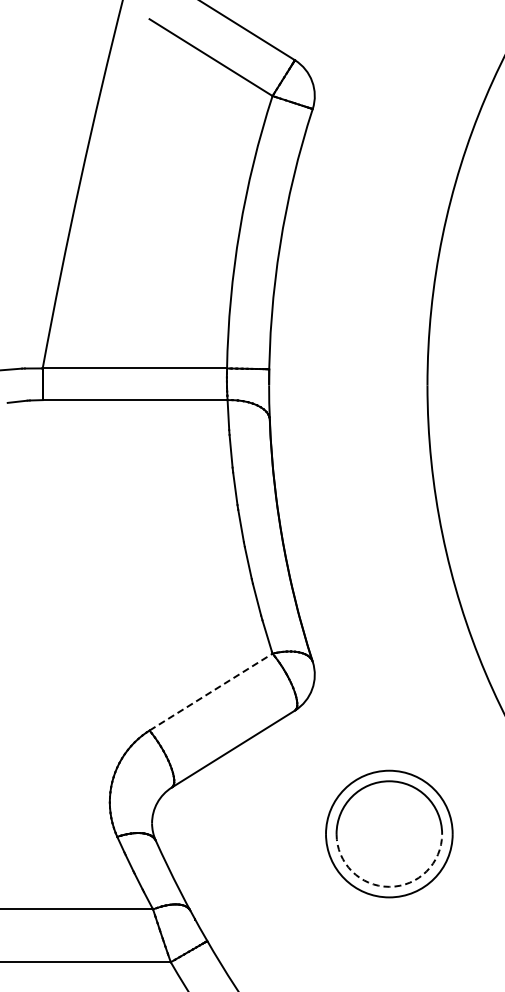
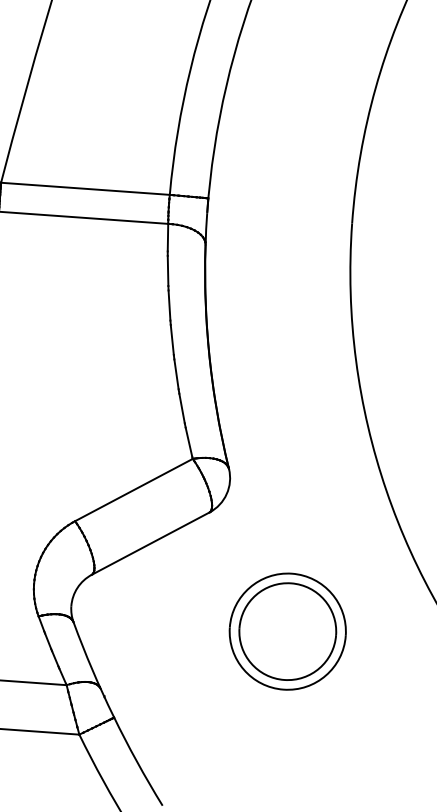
line: (211, 692) -> (134, 490), dashed -> solid
arc: (389, 886) -> (284, 679), dashed -> solid

